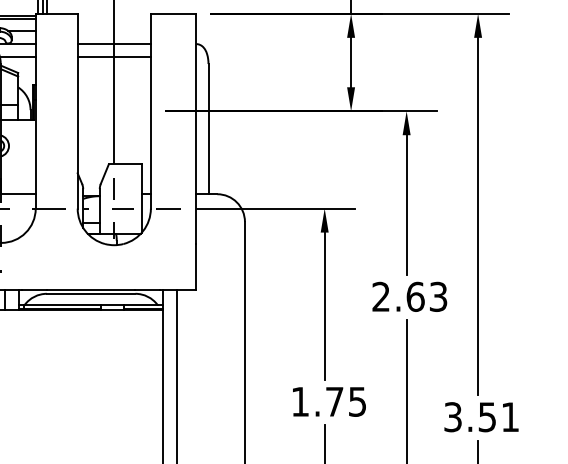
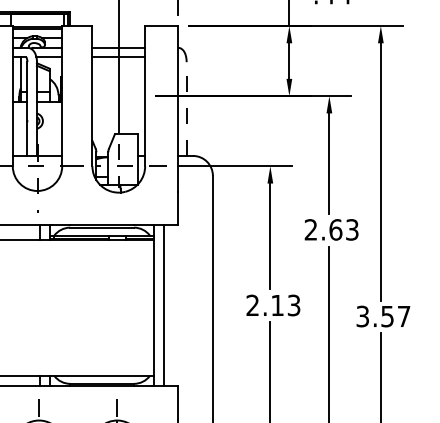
line: (208, 129) -> (186, 109), solid -> dashed
text: (329, 400) -> (273, 304), 1.75 -> 2.13
text: (510, 417) -> (404, 316), 3.51 -> 3.57

